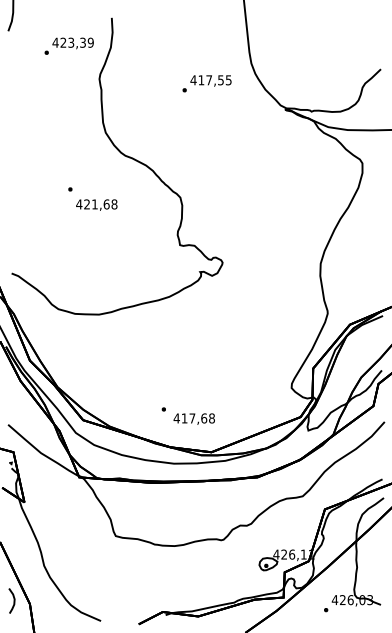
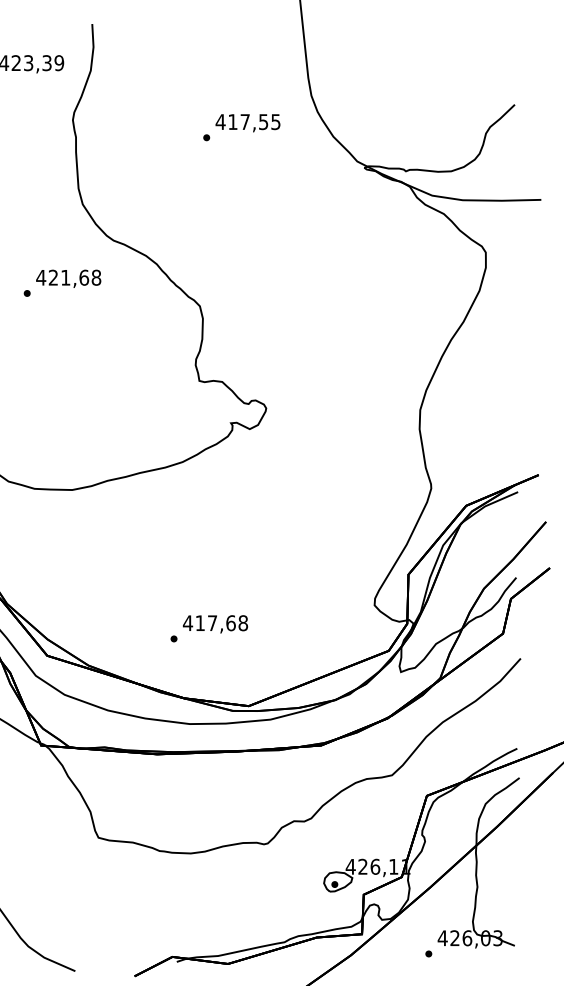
text: (96, 204) -> (68, 277), moved
text: (193, 418) -> (214, 623), moved

